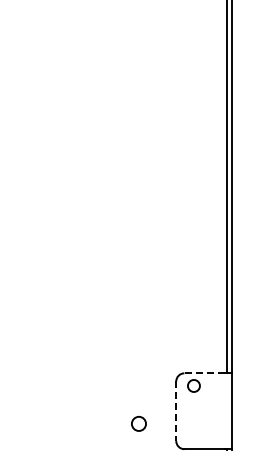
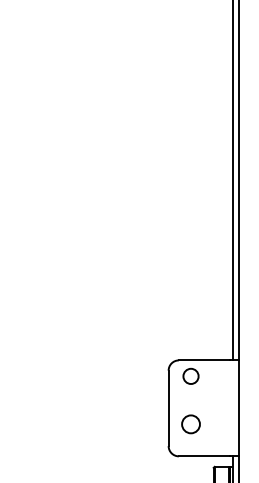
line: (203, 373) -> (203, 360), dashed -> solid
line: (176, 411) -> (168, 408), dashed -> solid
circle: (138, 423) -> (190, 423), moved

